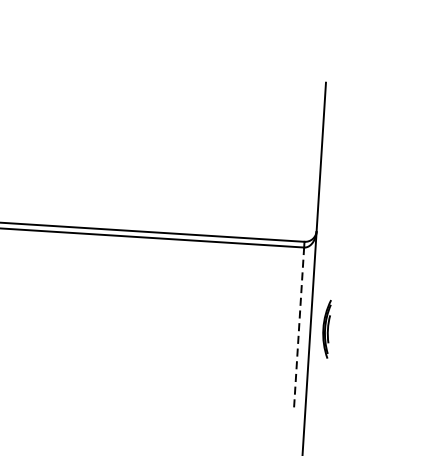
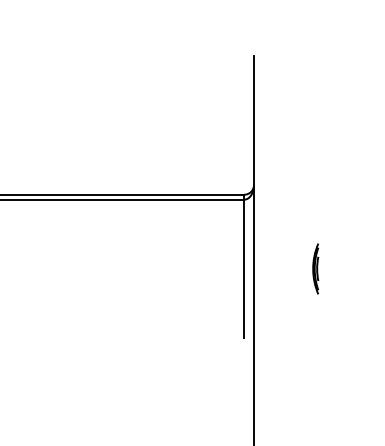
line: (299, 326) -> (244, 268), dashed -> solid
part: (326, 328) -> (315, 268), moved

